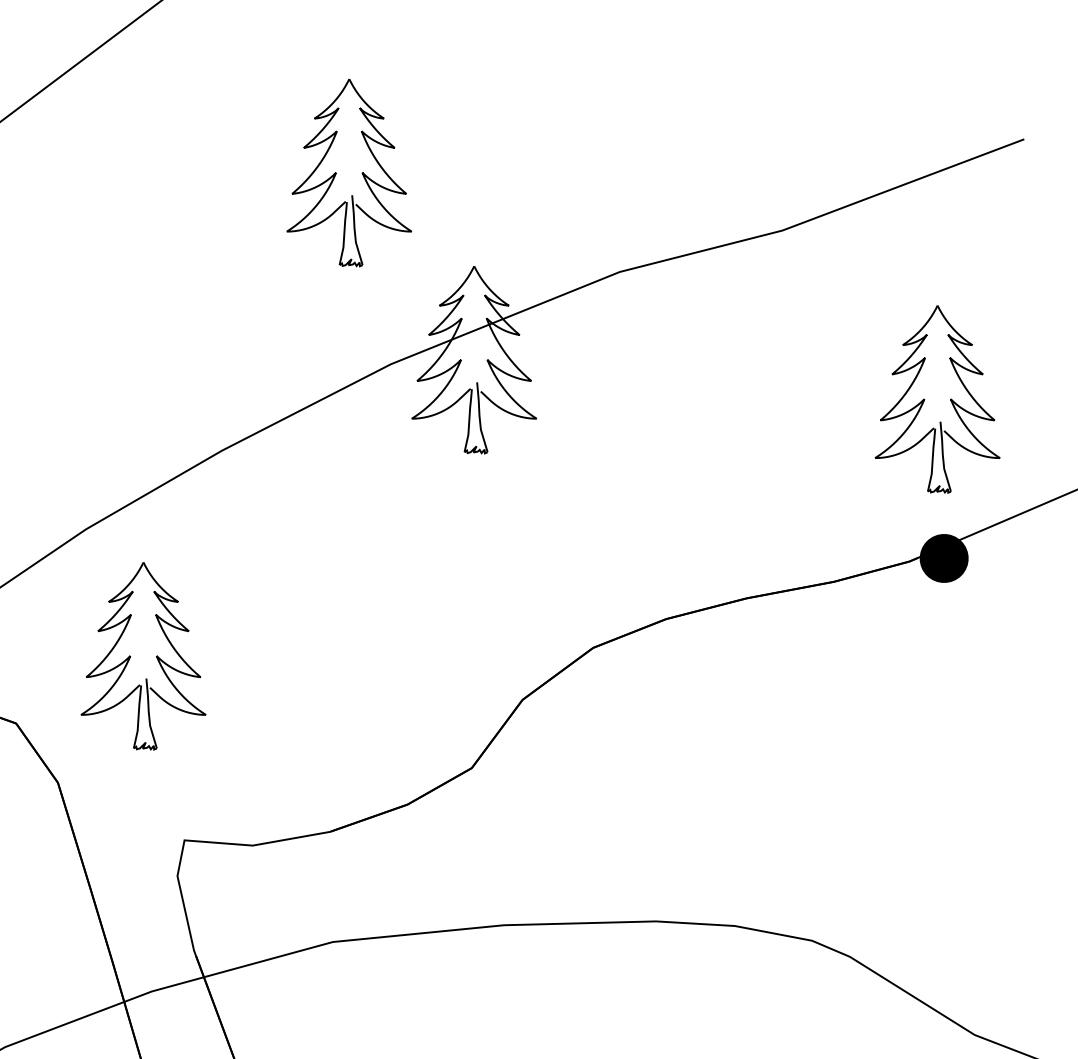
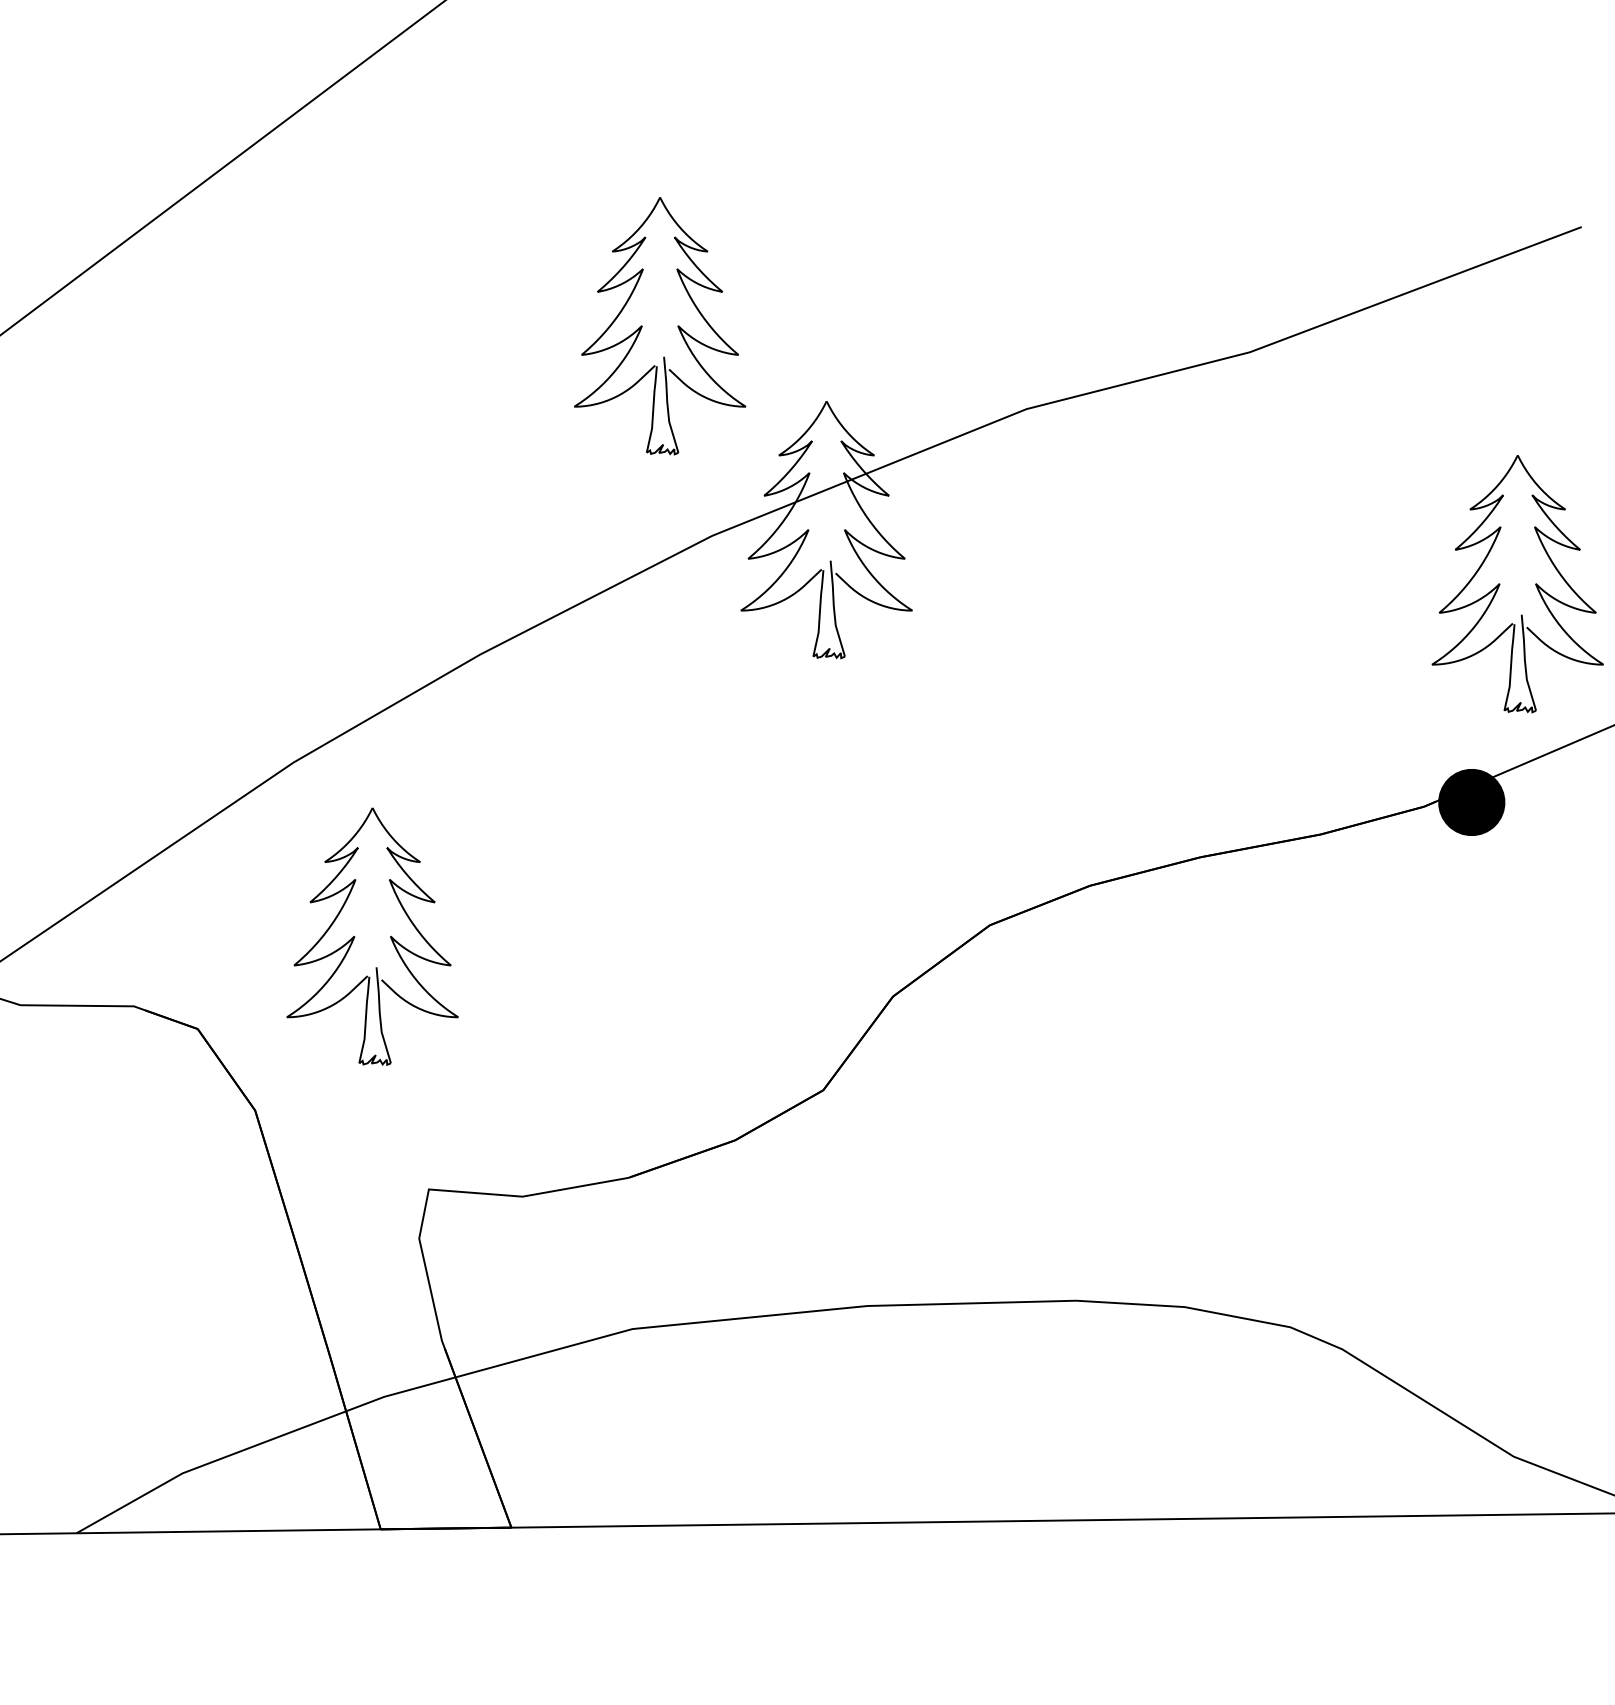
part: (361, 173) -> (677, 326), moved
part: (925, 399) -> (1500, 584), moved

